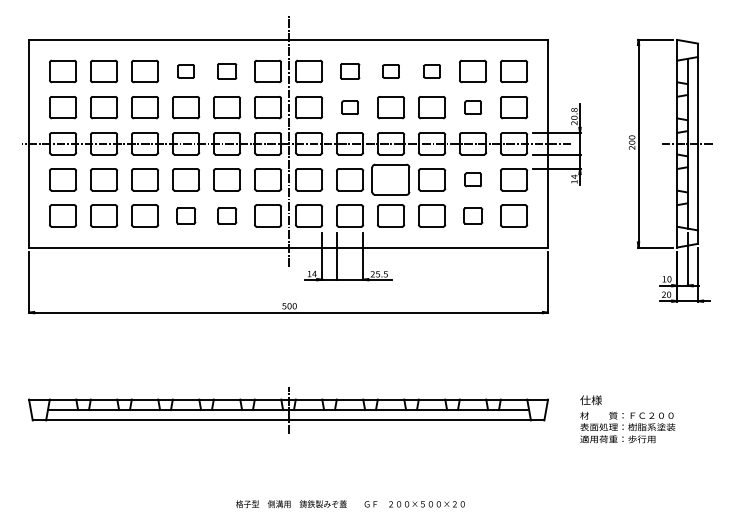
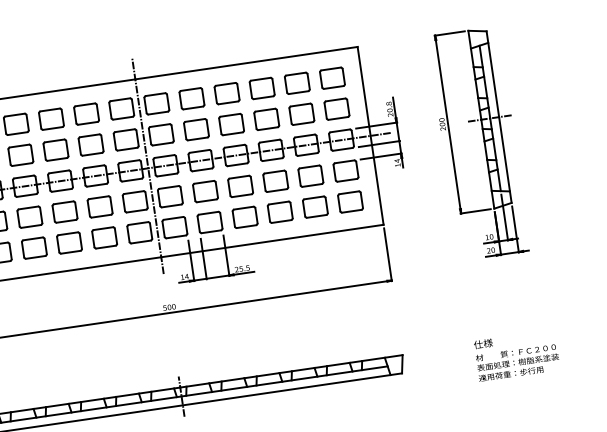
part: (186, 71) -> (51, 119), size x1.67
part: (227, 71) -> (86, 114), size x1.43
part: (350, 71) -> (192, 98), size x1.43
part: (391, 71) -> (227, 93), size x1.67
part: (432, 71) -> (262, 88), size x1.67
part: (350, 107) -> (196, 129), size x1.67
part: (473, 107) -> (302, 114), size x1.67
part: (391, 179) -> (240, 186), size x0.71
part: (473, 179) -> (311, 175), size x1.67
part: (186, 215) -> (69, 242), size x1.43
part: (227, 215) -> (104, 237), size x1.43
part: (473, 215) -> (315, 206), size x1.43
text: (627, 419) -> (516, 355), moved

